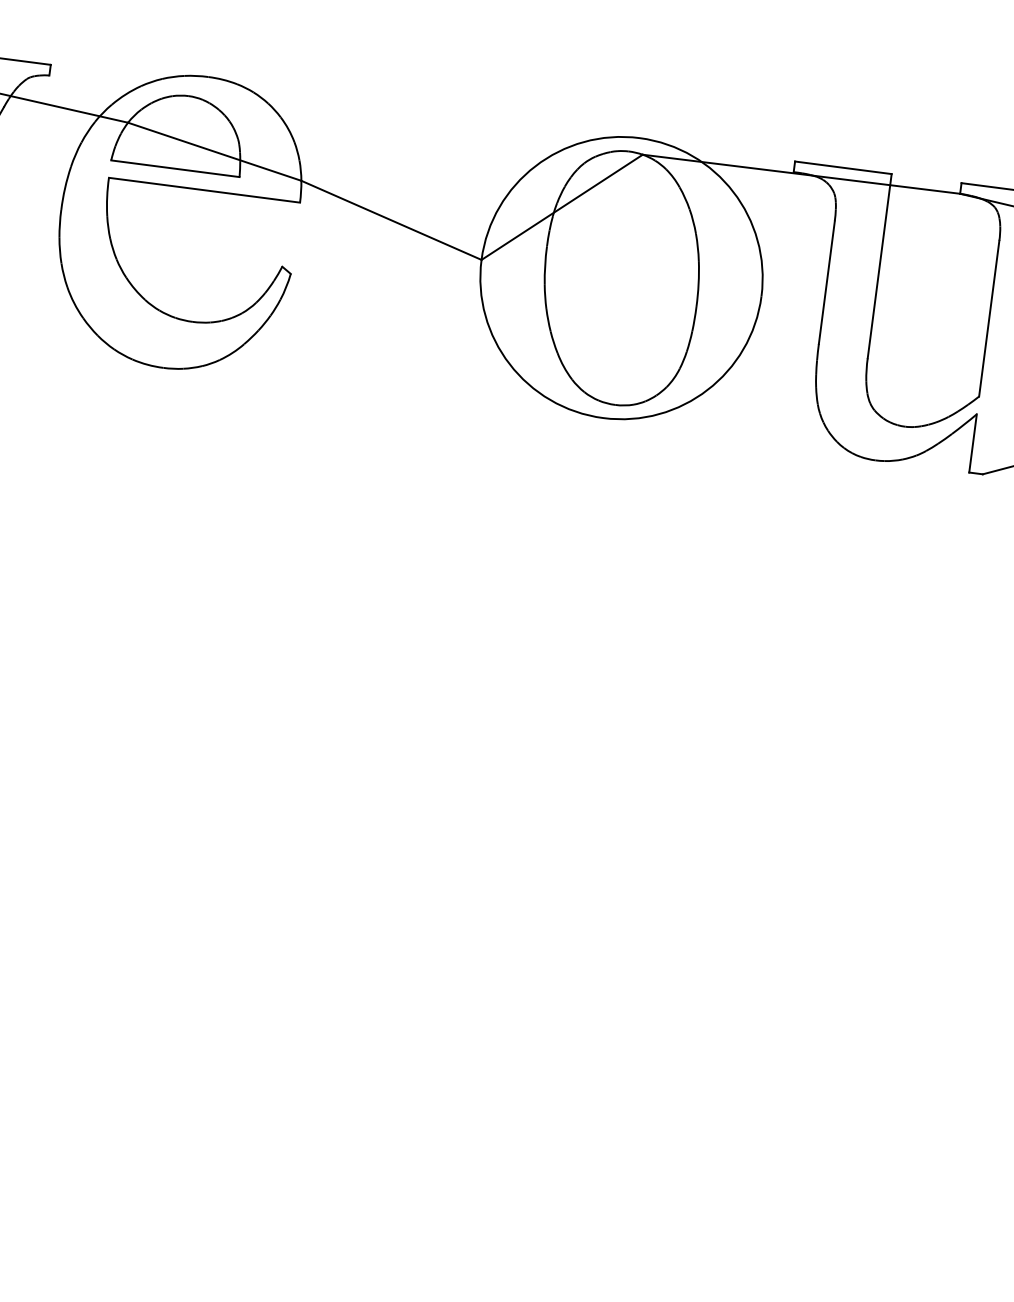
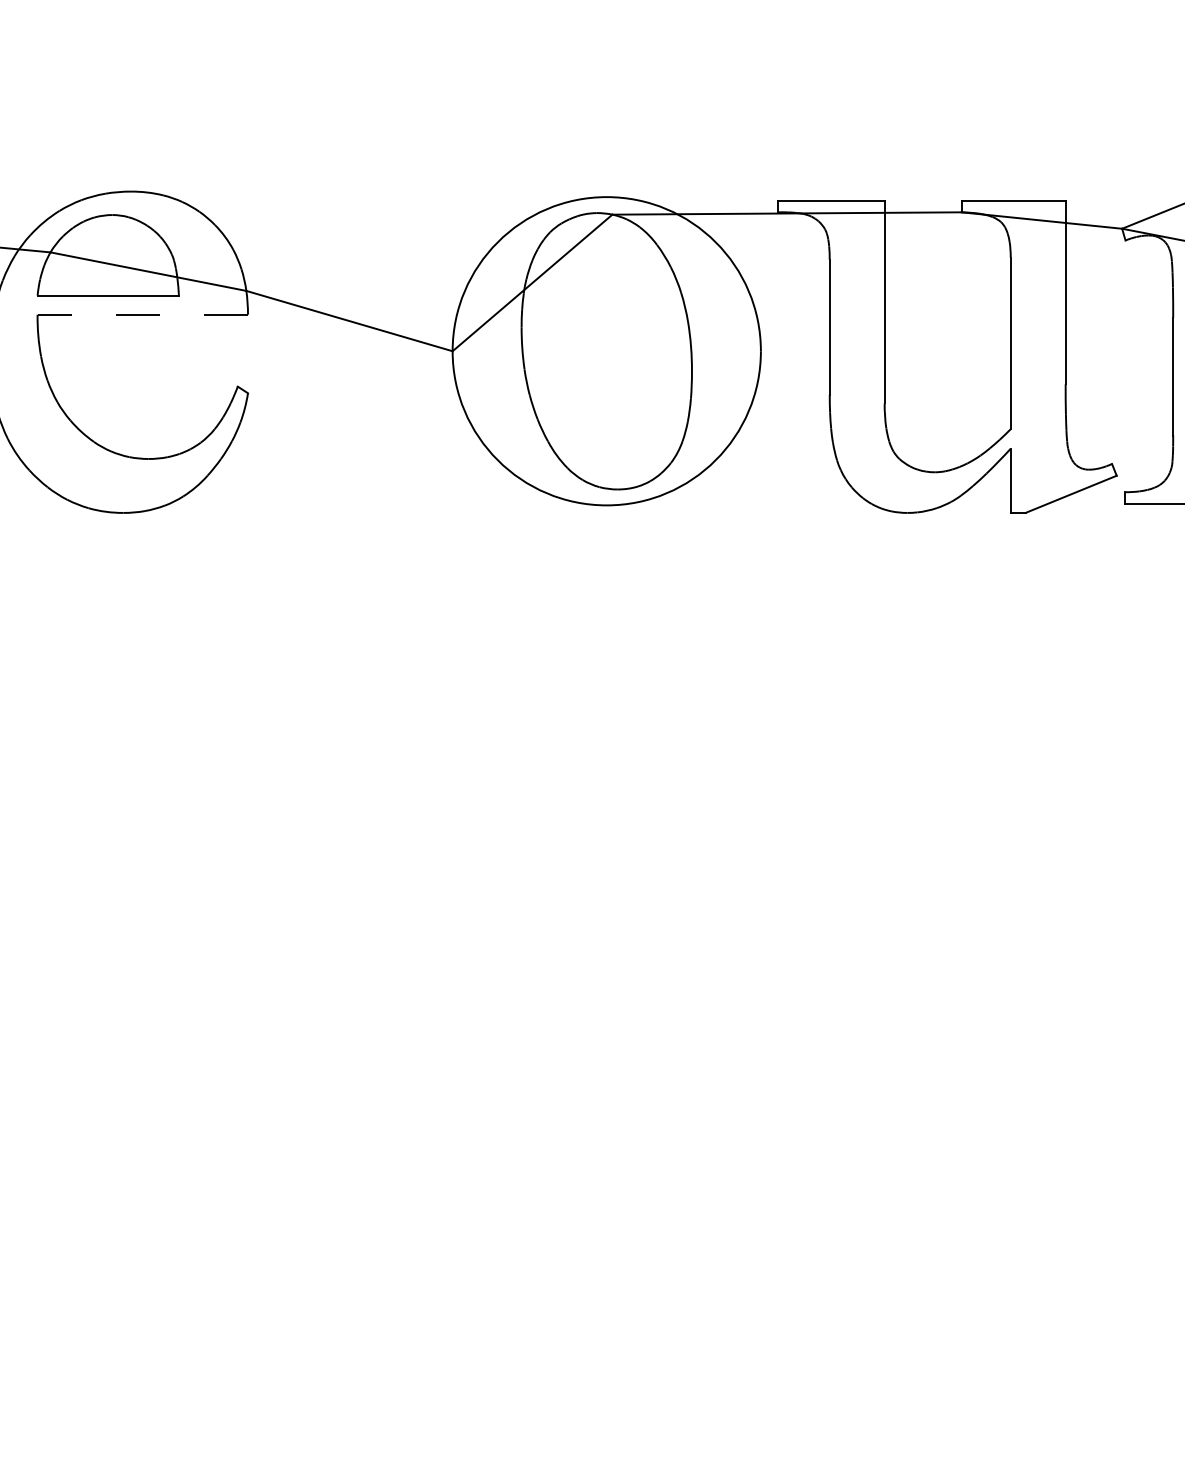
line: (204, 189) -> (142, 314), solid -> dashed

